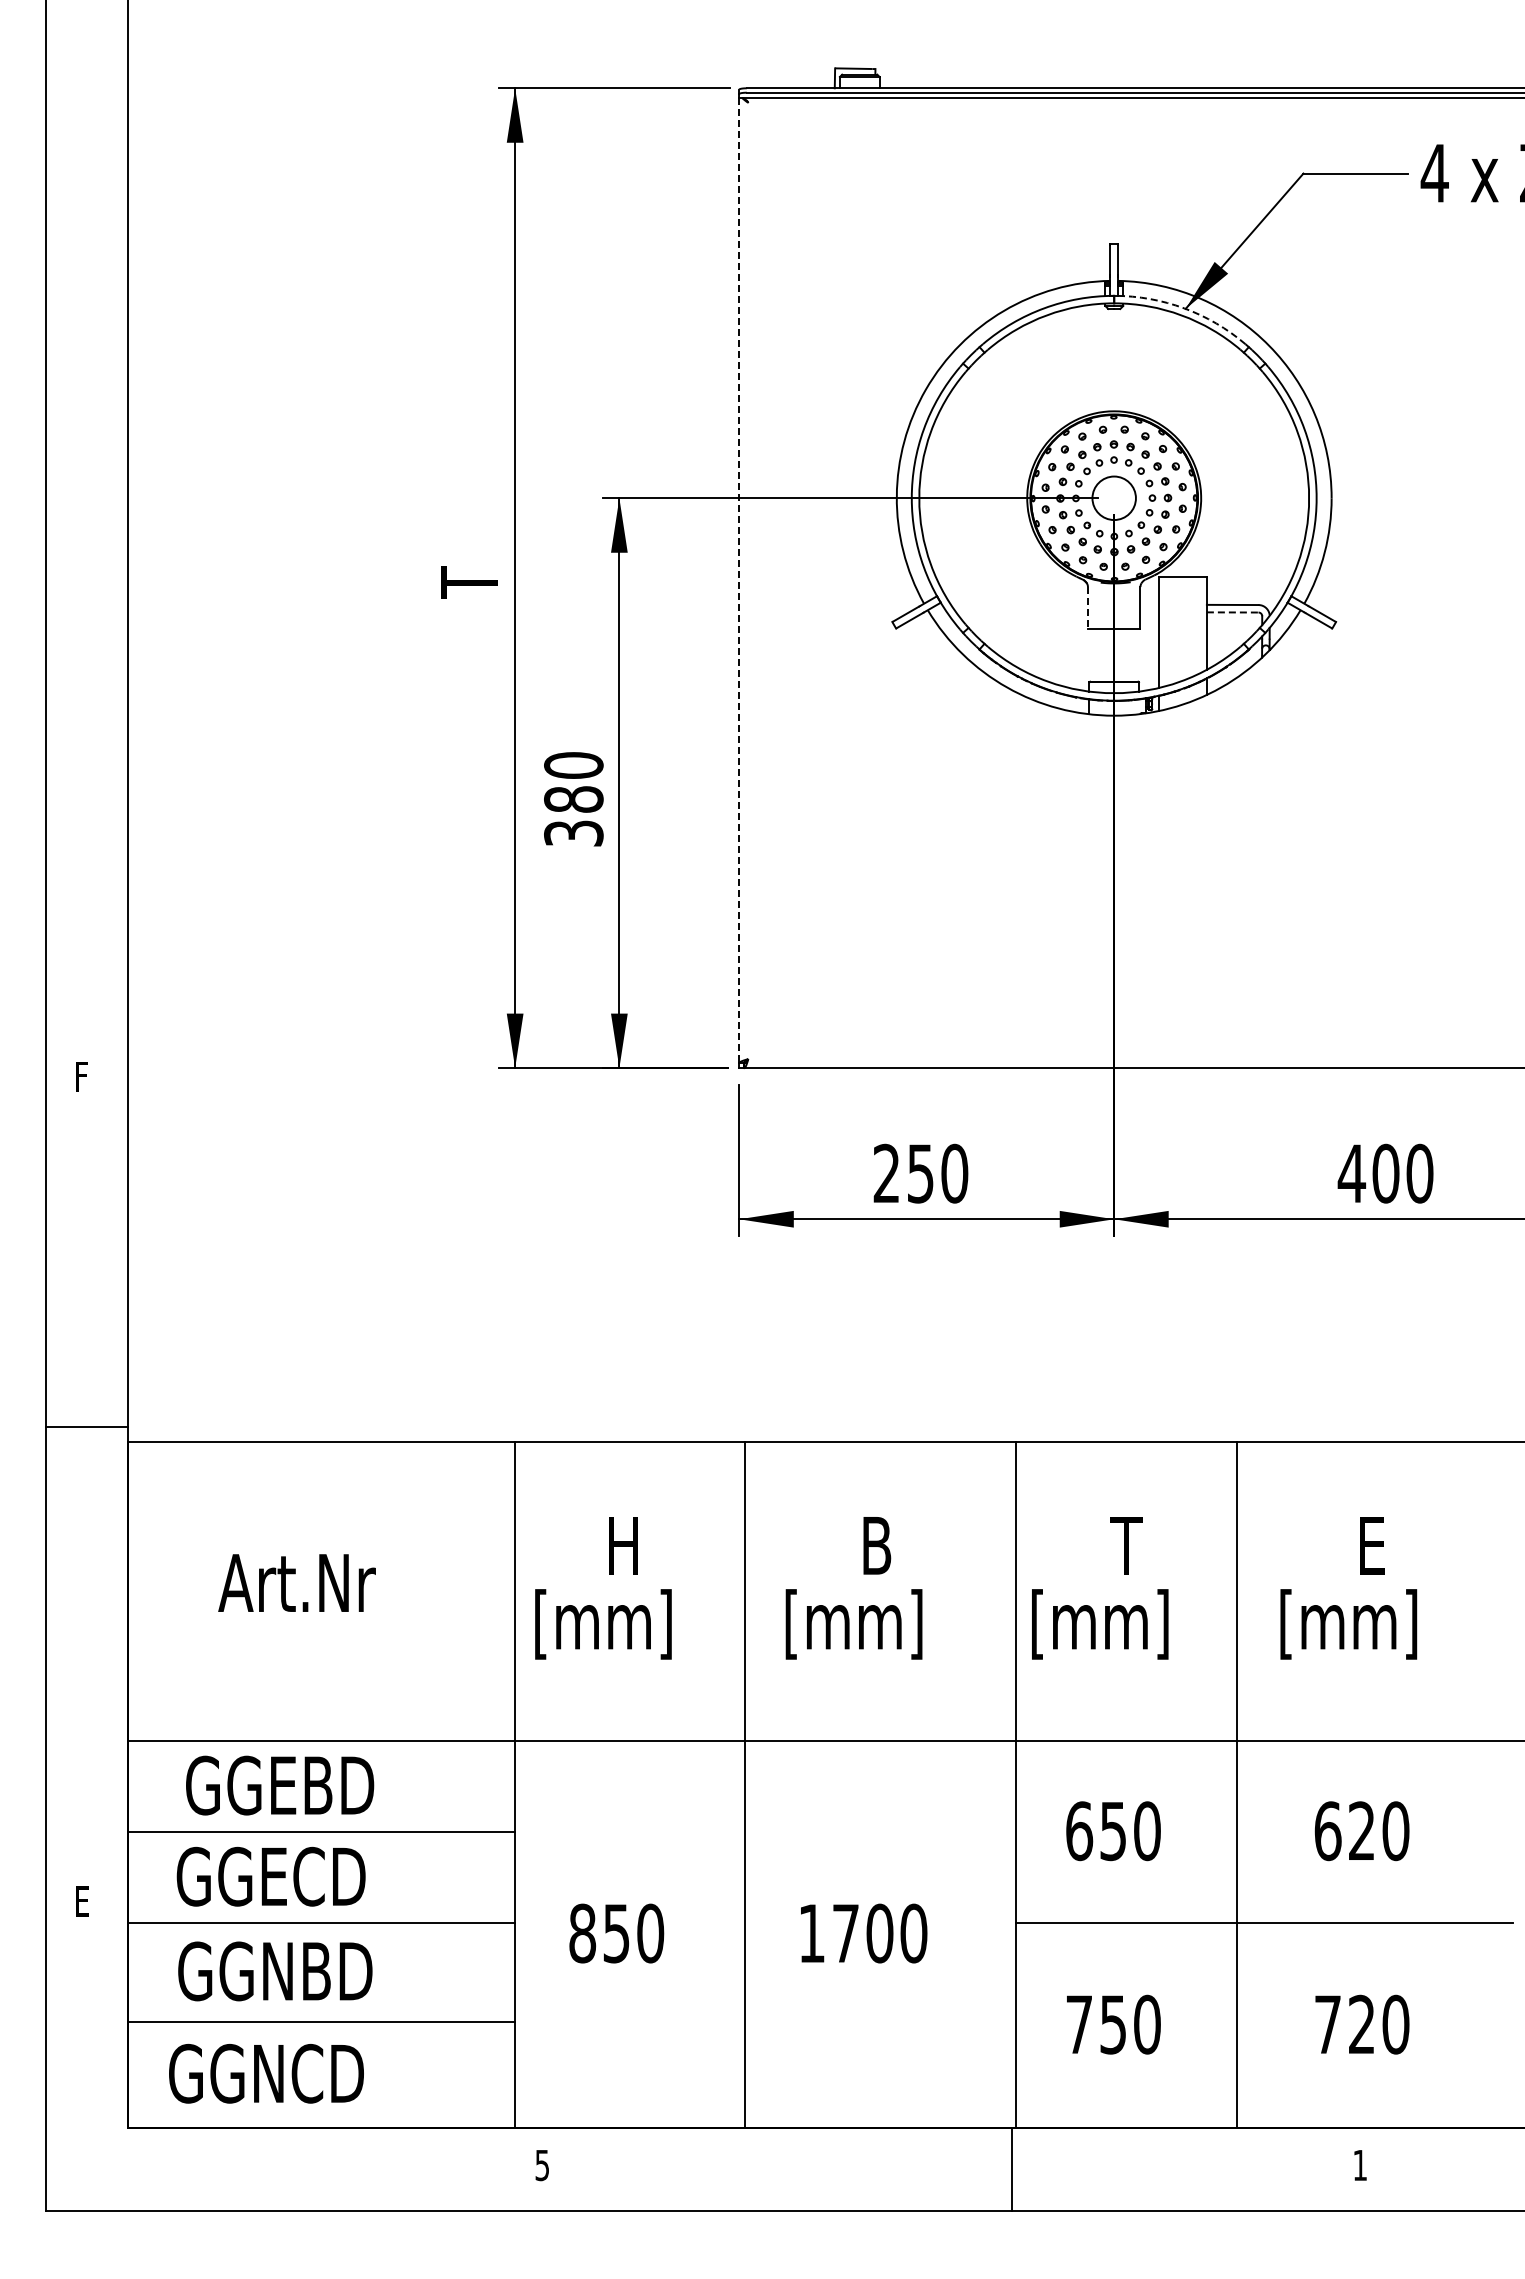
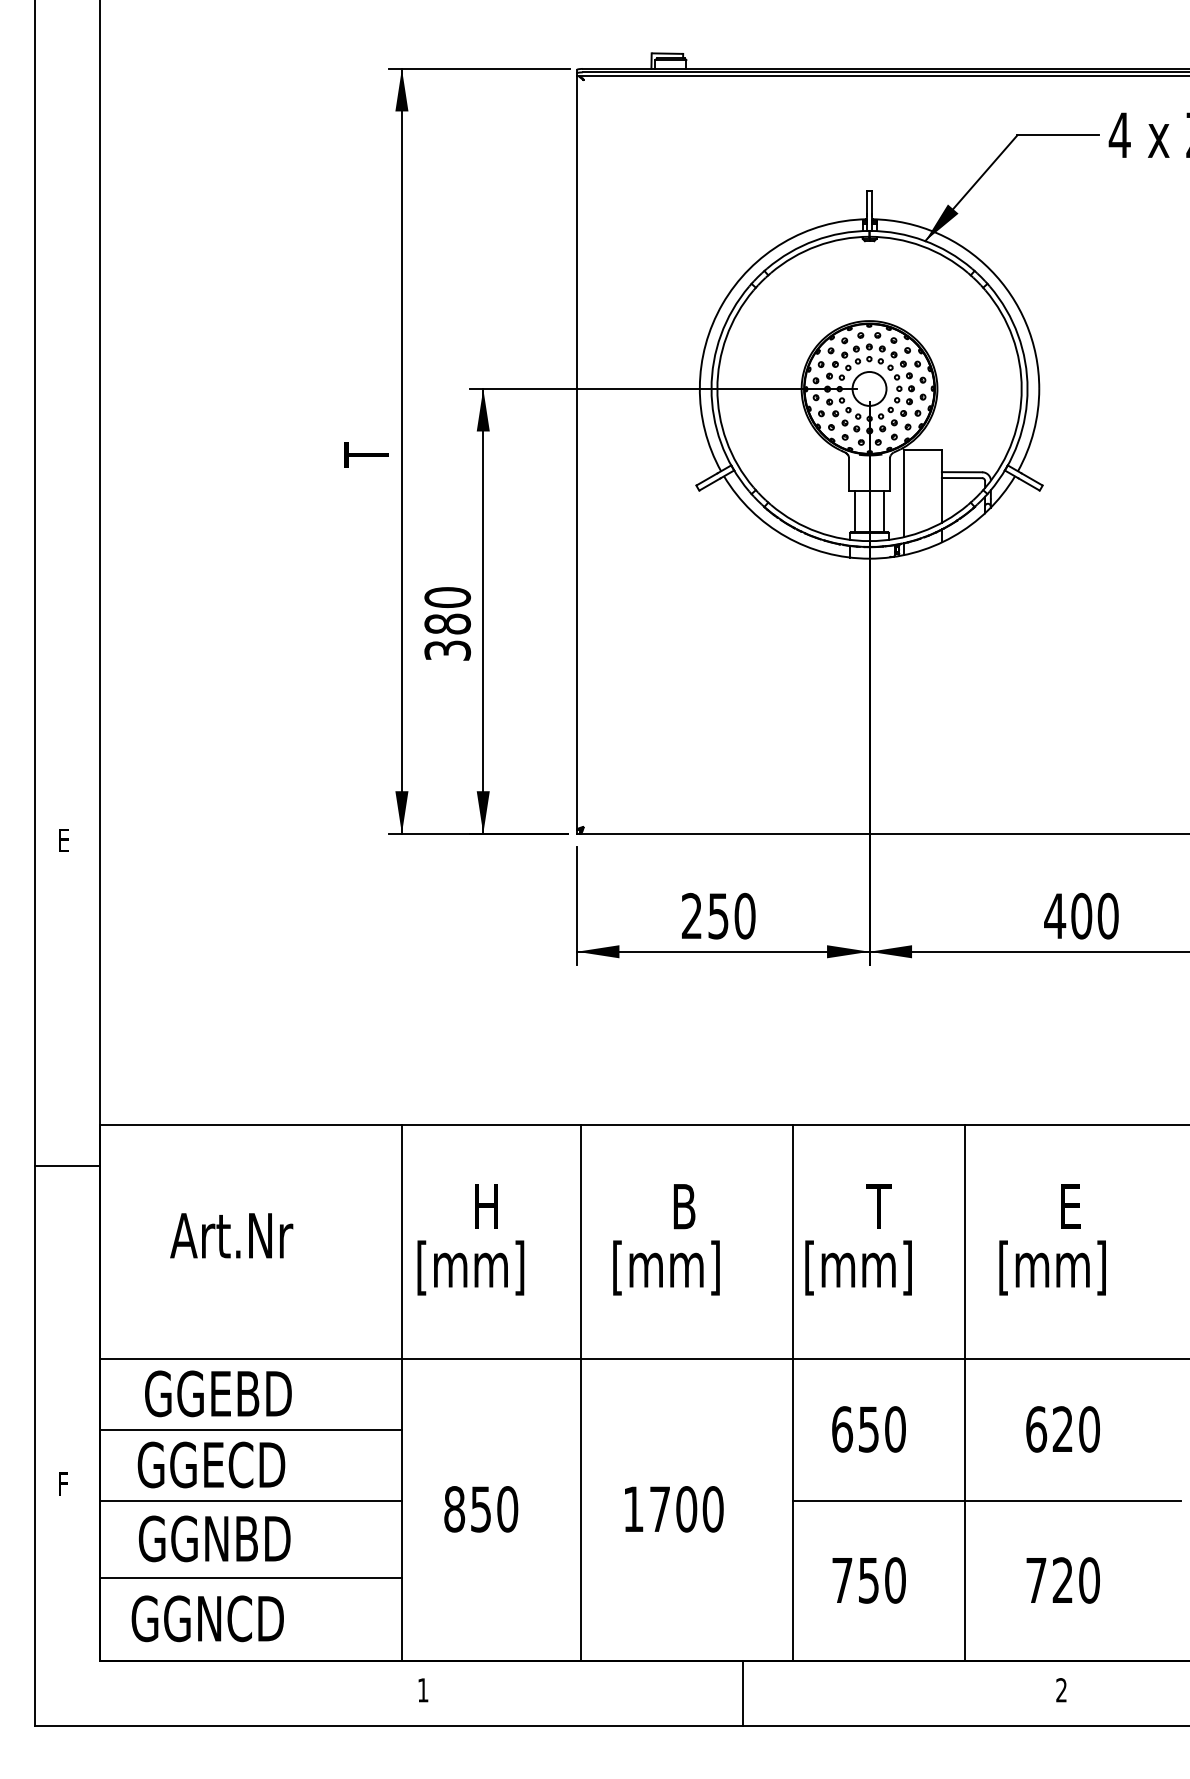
arc: (1184, 308) -> (924, 240), dashed -> solid
line: (739, 580) -> (577, 453), dashed -> solid
line: (1087, 608) -> (848, 475), dashed -> solid
line: (1232, 612) -> (961, 478), dashed -> solid
line: (1095, 655) -> (854, 511), added
line: (1132, 655) -> (883, 511), added
text: (83, 1076) -> (64, 840), F -> E
line: (86, 1427) -> (67, 1165), moved
text: (83, 1901) -> (64, 1484), E -> F
text: (1359, 2164) -> (1061, 1689), 1 -> 2
text: (541, 2165) -> (422, 1690), 5 -> 1
line: (1011, 2169) -> (743, 1693), moved

